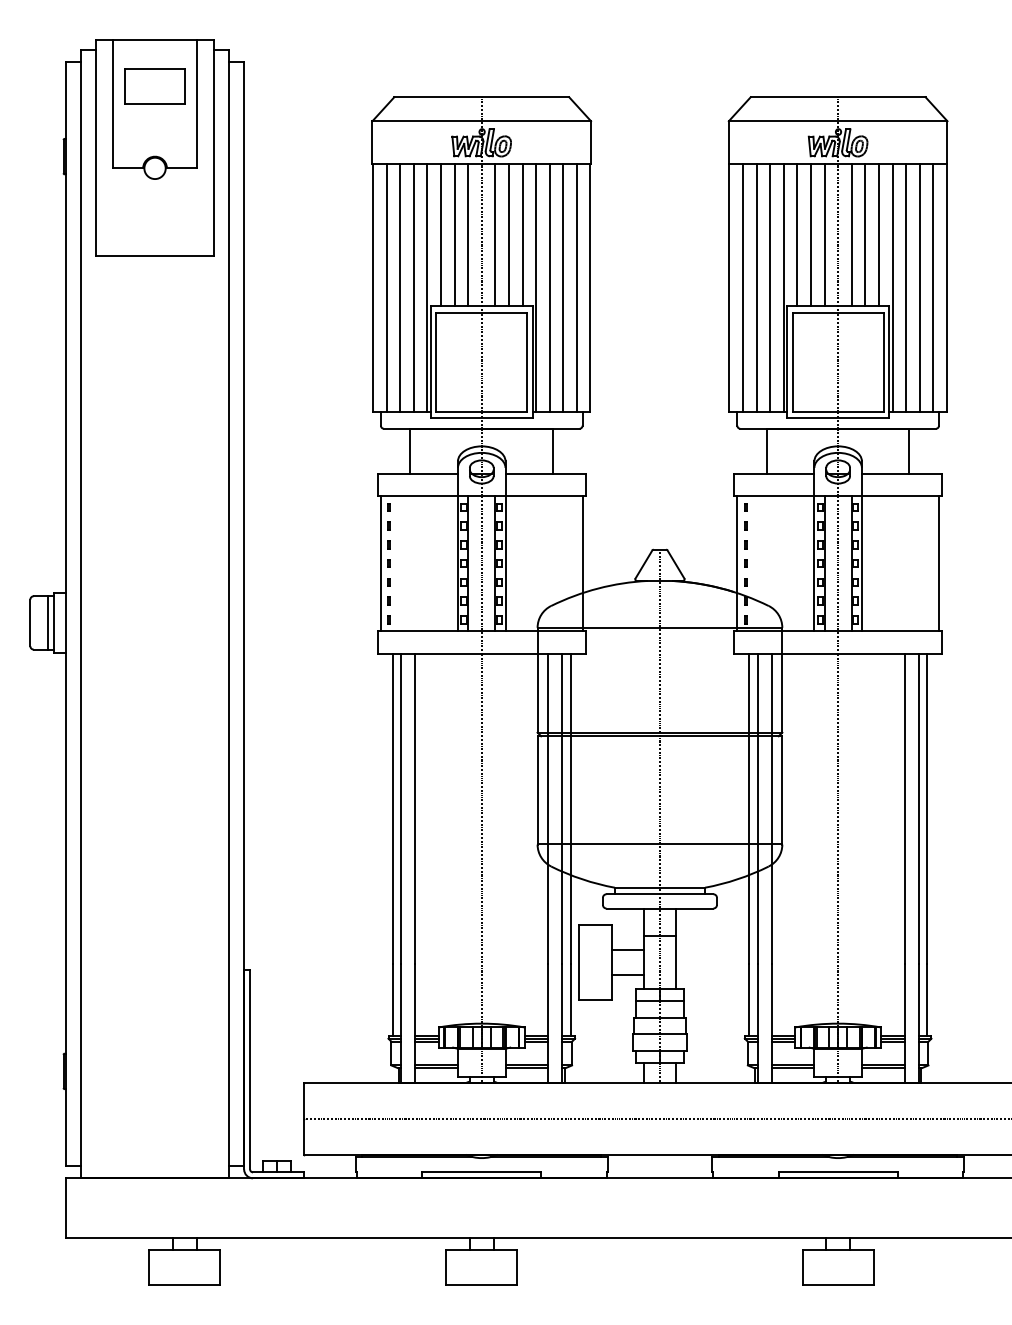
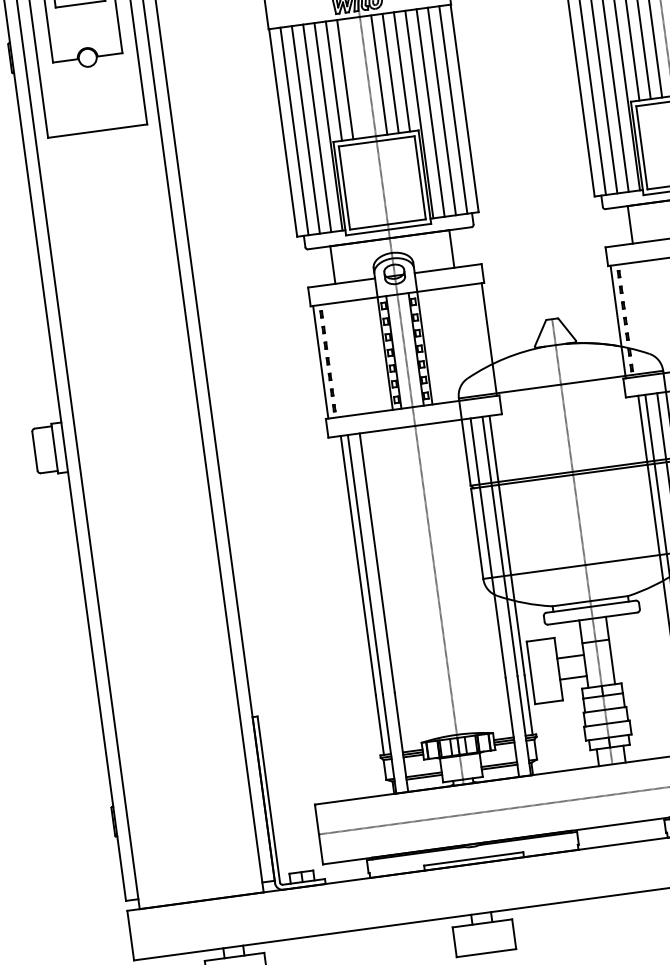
line: (468, 234) -> (356, 77), removed
line: (48, 622) -> (50, 448), removed

